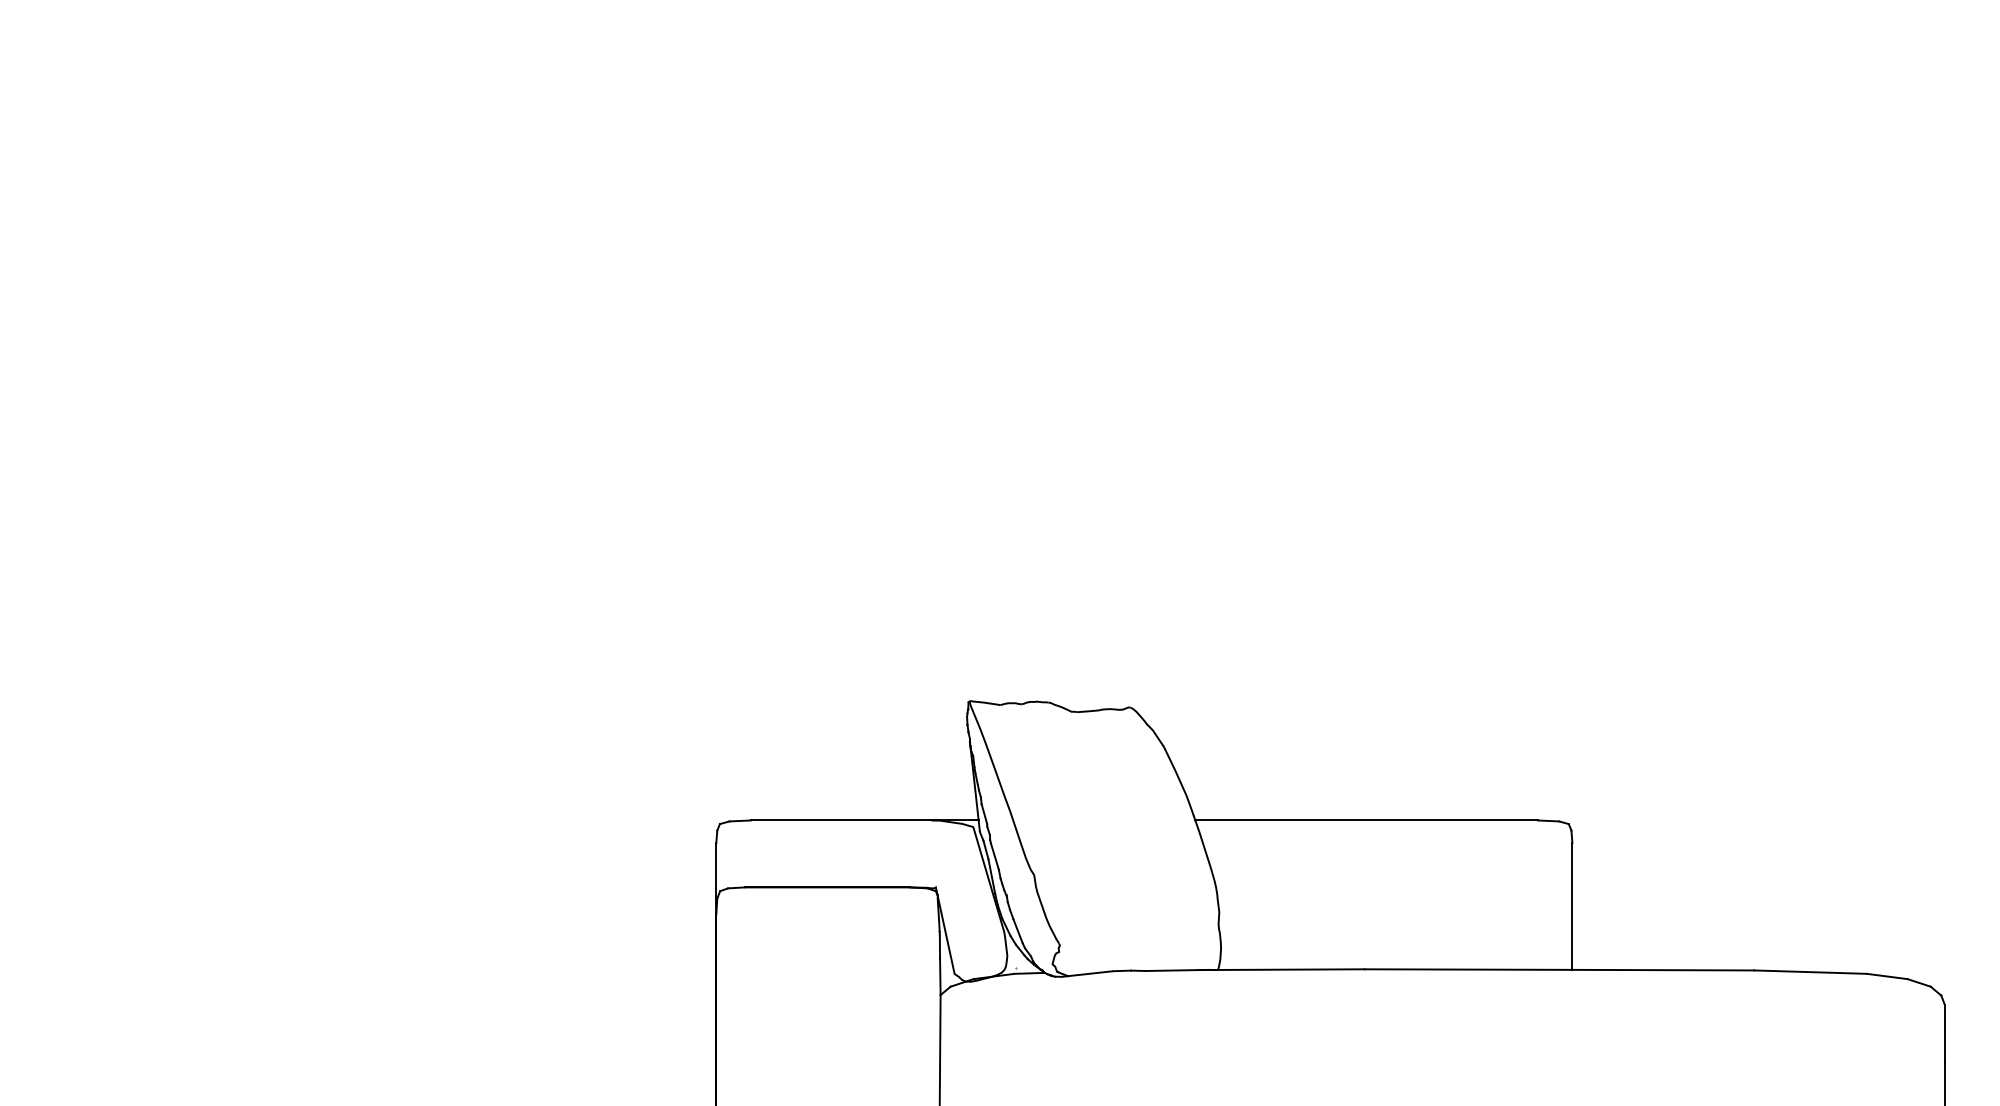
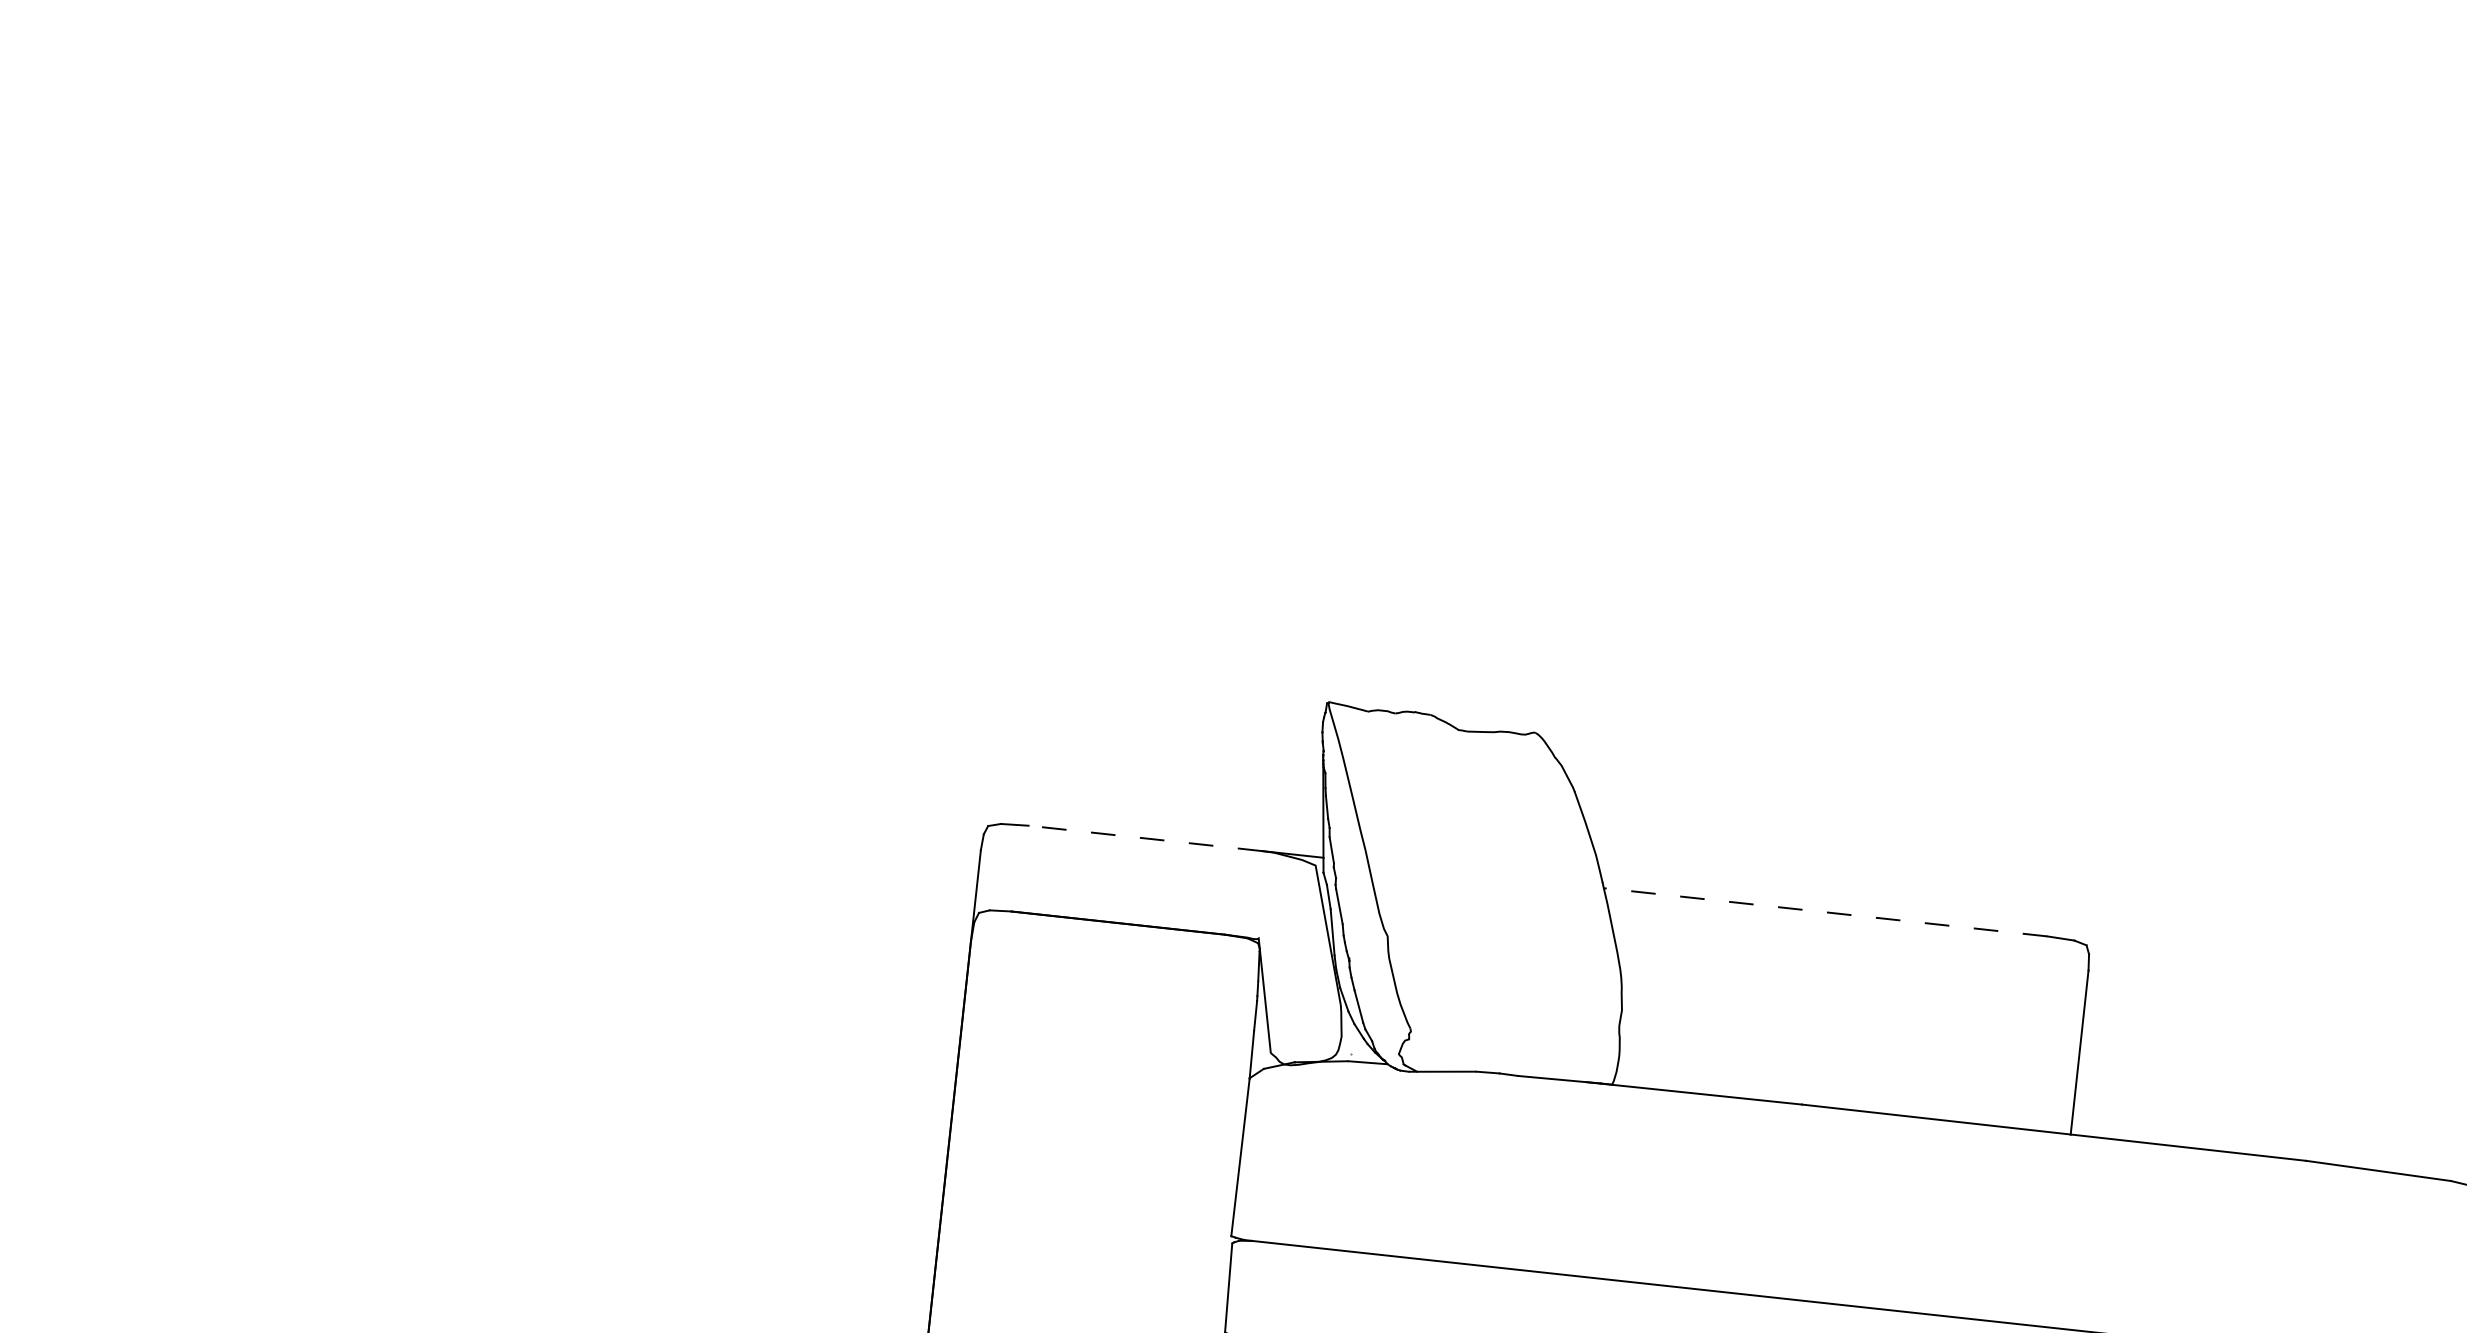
line: (840, 820) -> (1144, 838), solid -> dashed
line: (1366, 820) -> (1825, 912), solid -> dashed

